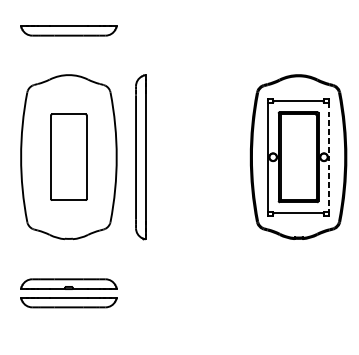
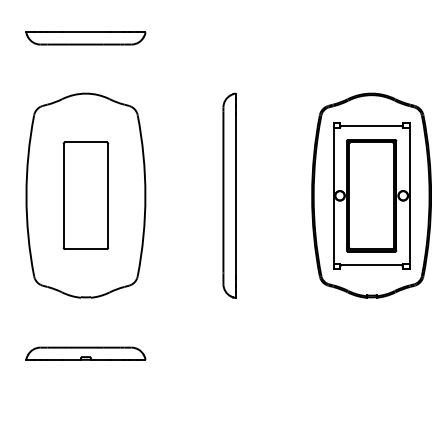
part: (140, 157) -> (229, 195), moved
line: (329, 157) -> (409, 195), dashed -> solid
part: (68, 302) -> (85, 376), removed

